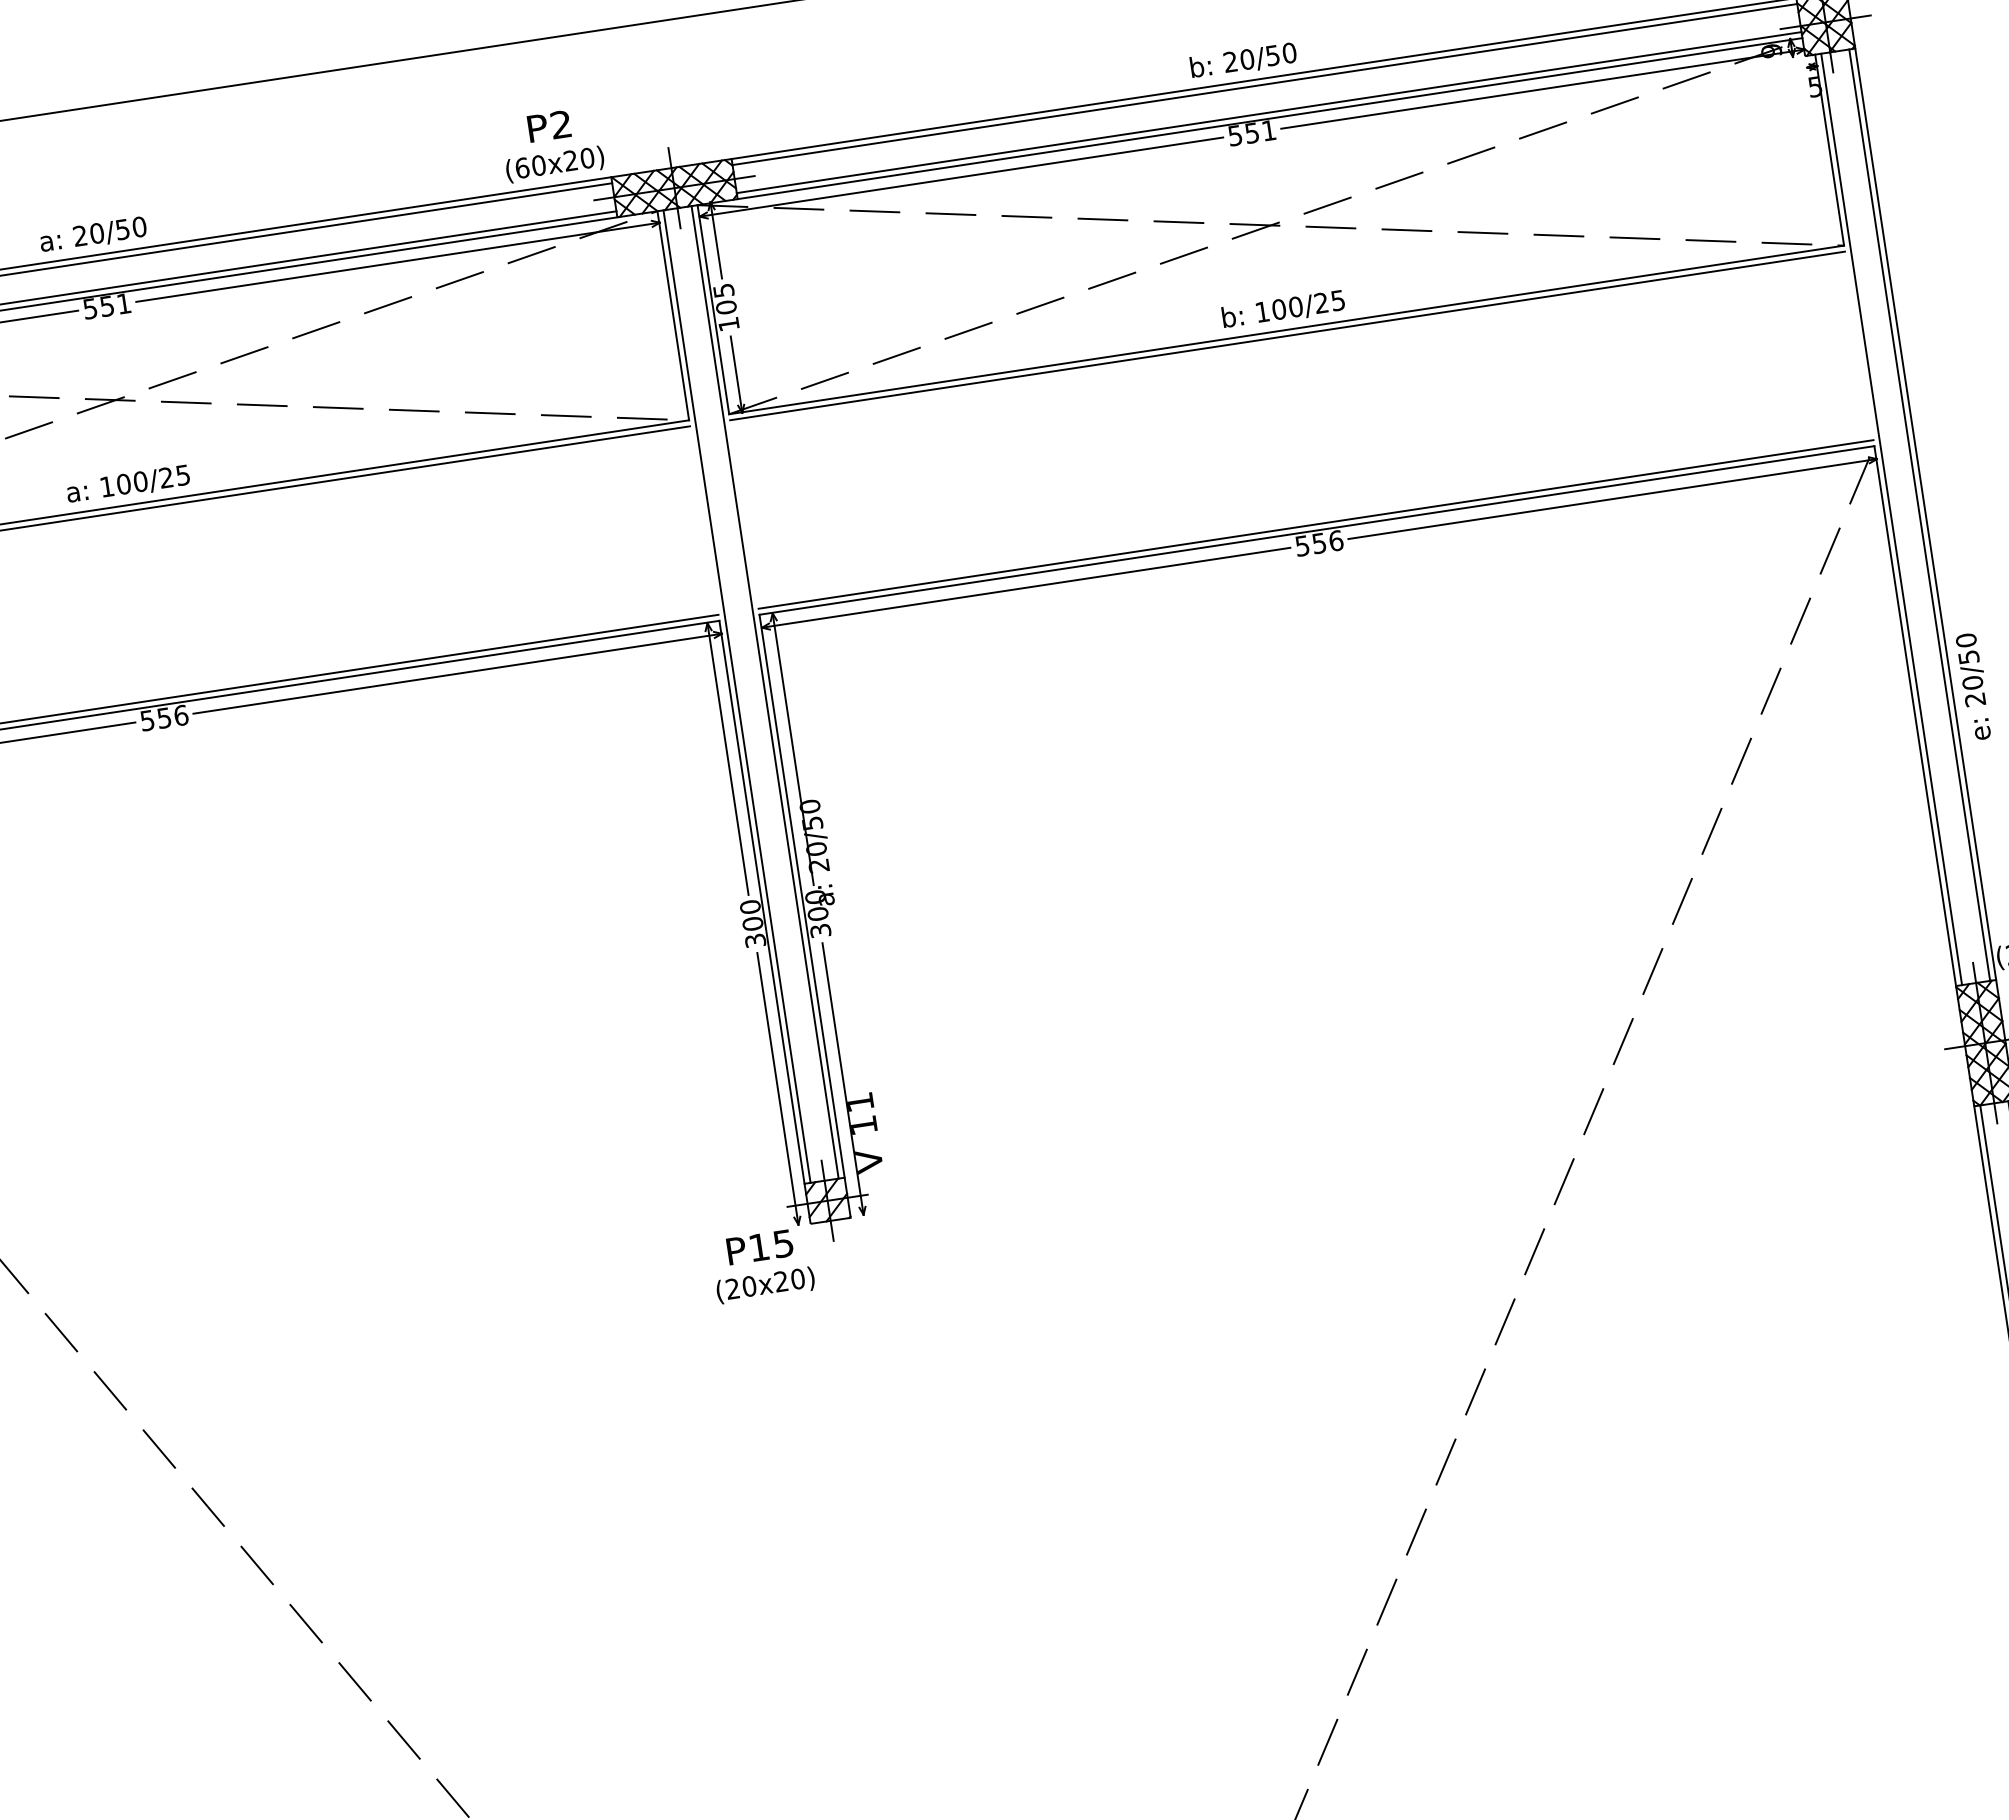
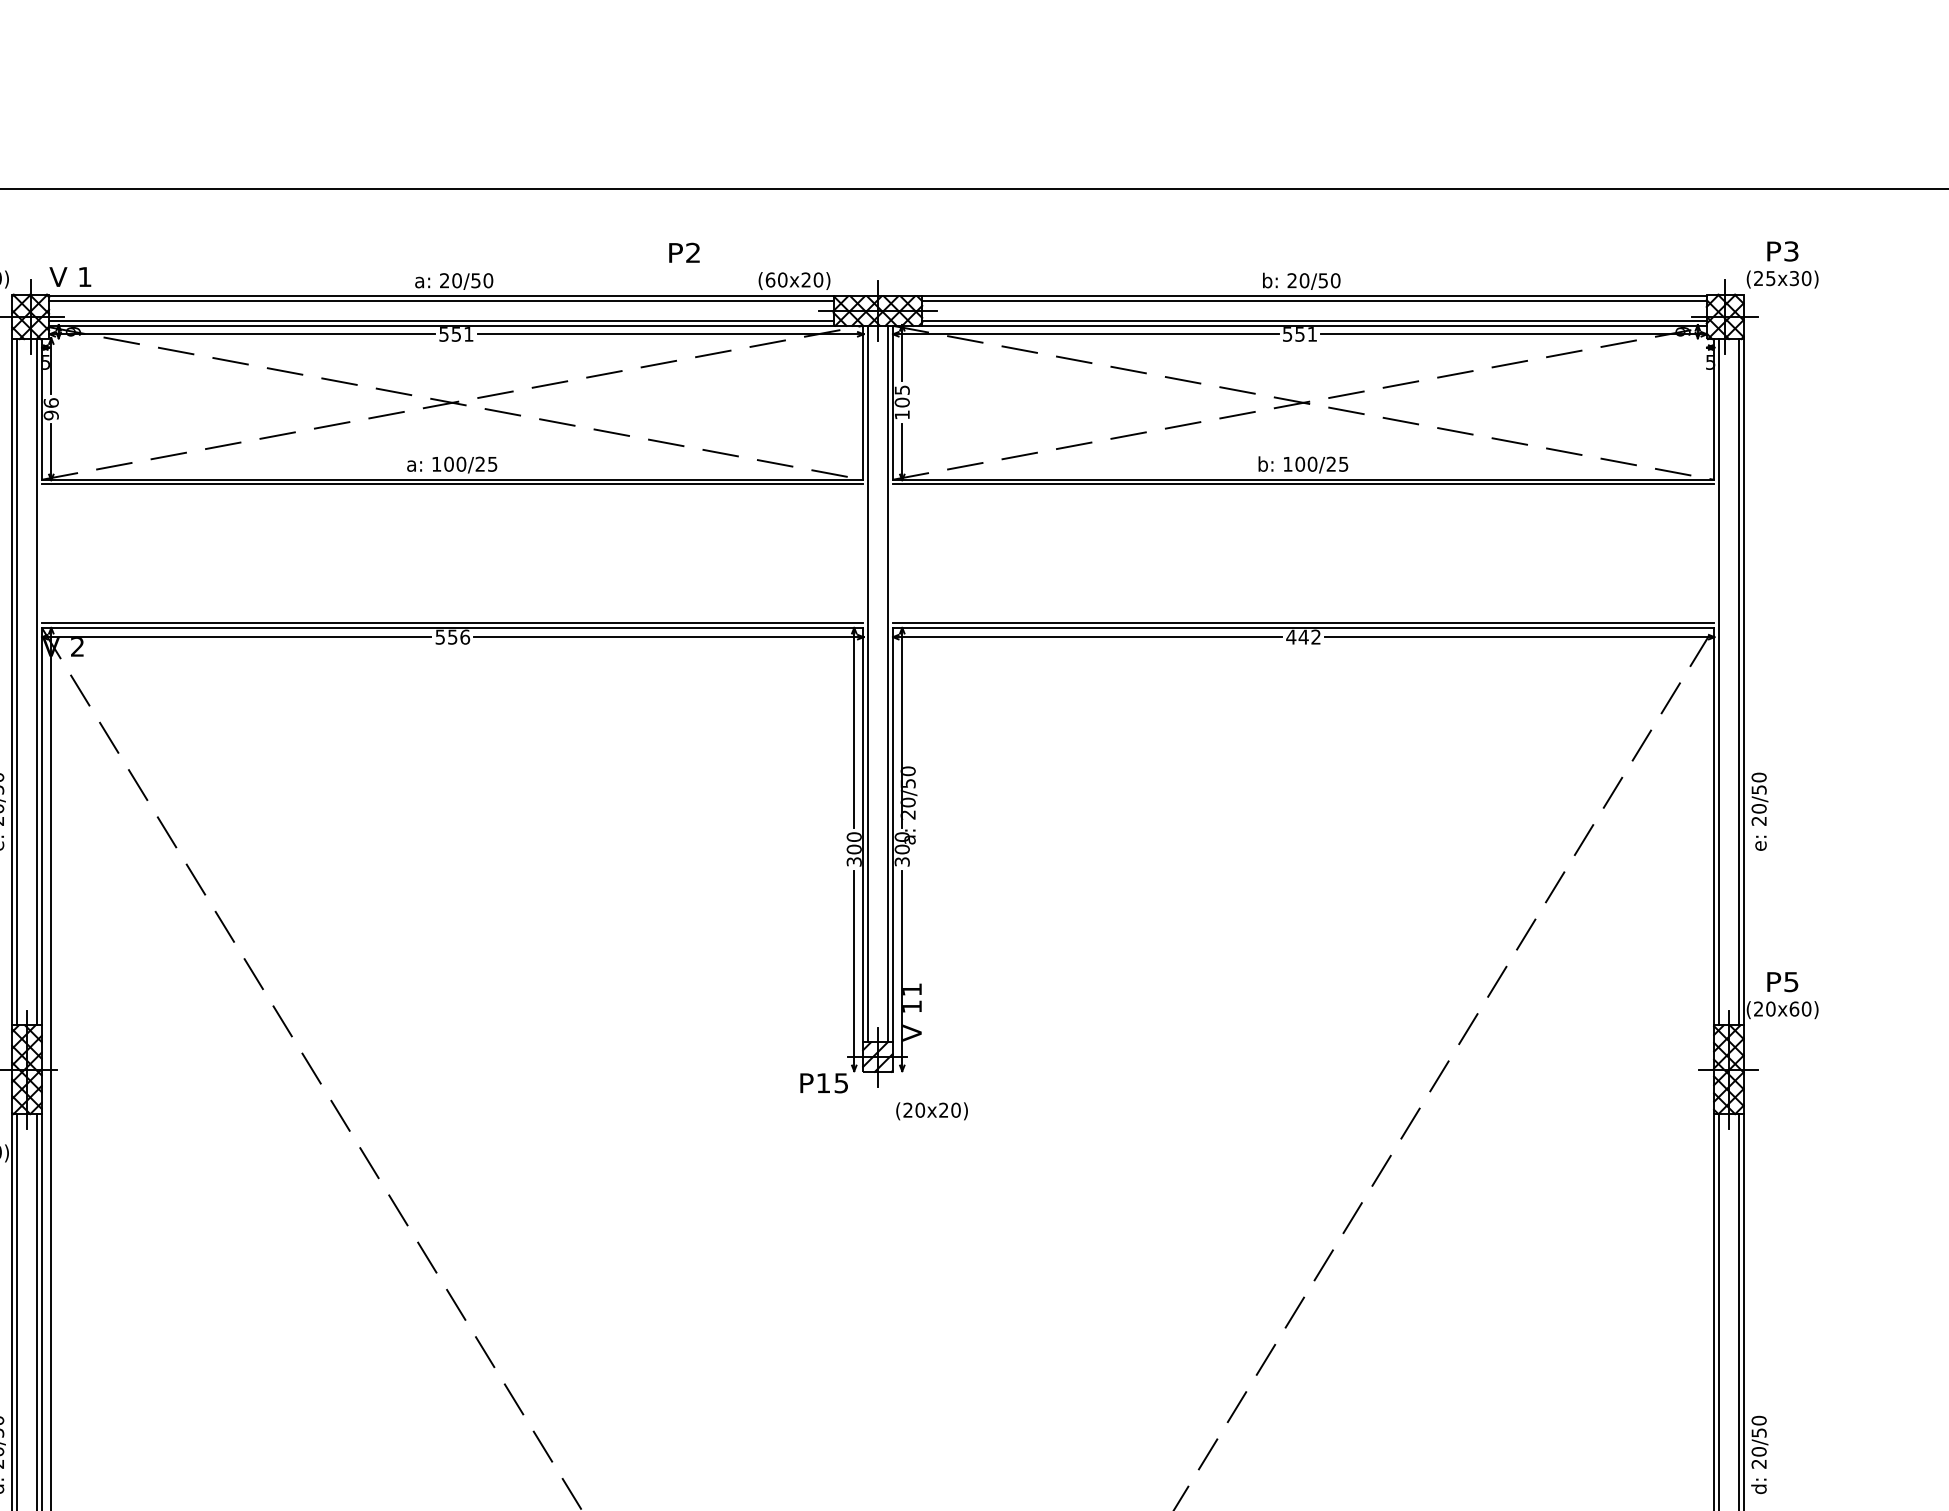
text: (549, 125) -> (684, 252), moved
text: (1318, 542) -> (1303, 636), 556 -> 442
text: (764, 1285) -> (931, 1111), moved

